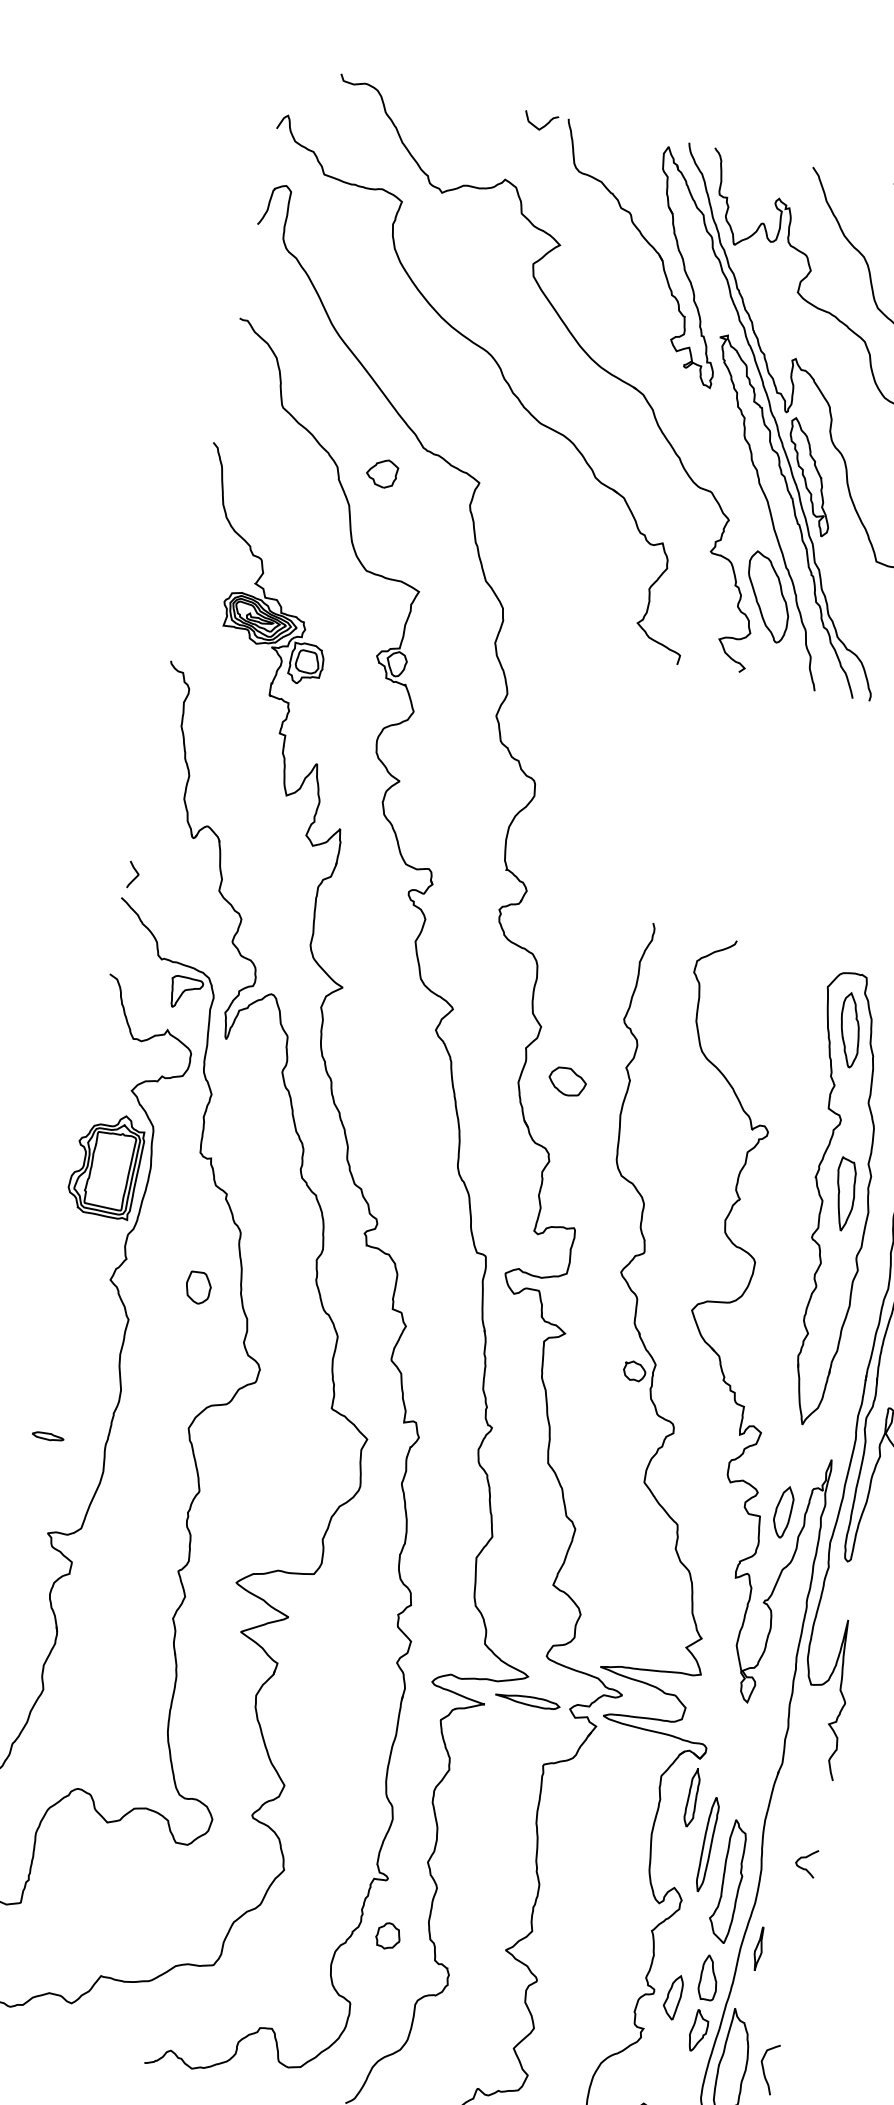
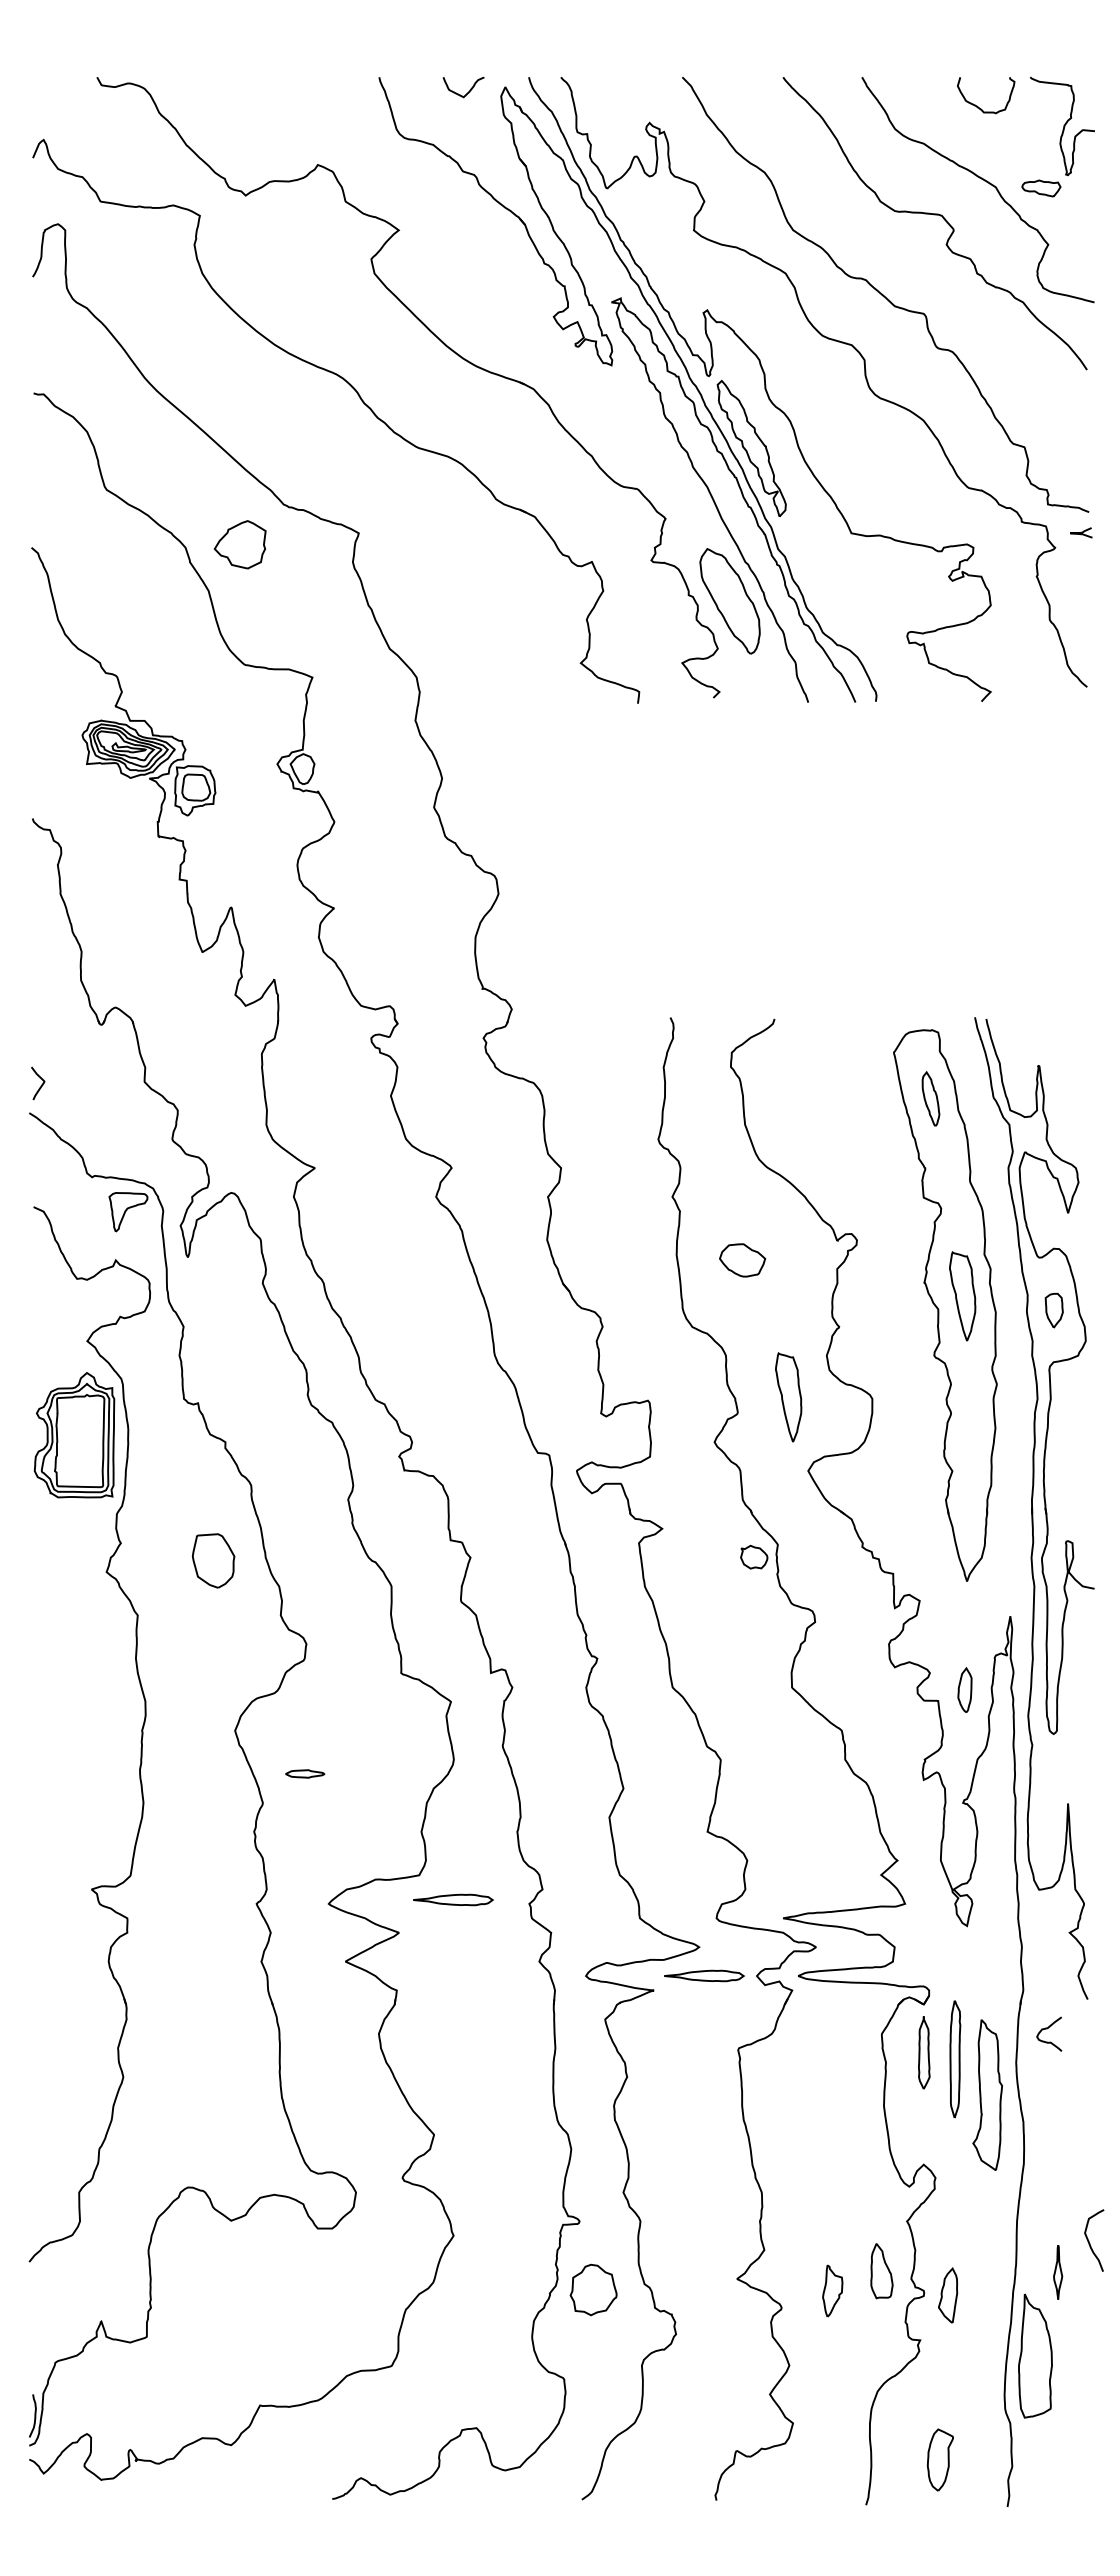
curve: (544, 125) -> (468, 91), moved
part: (382, 473) -> (240, 544), size x1.4
part: (849, 1029) -> (930, 1098), size x0.6
part: (567, 1081) -> (742, 1260), moved
part: (687, 1248) -> (788, 1397), added
part: (198, 1287) -> (213, 1560), size x1.4
part: (48, 1436) -> (305, 1773), moved
part: (783, 1511) -> (964, 1689), size x0.7
part: (337, 1599) -> (453, 1899), added
part: (707, 1844) -> (955, 2059), moved
curve: (805, 1858) -> (1047, 2029), moved
part: (729, 1880) -> (987, 2094), moved
part: (388, 1935) -> (593, 2289), size x1.6
part: (759, 1948) -> (1058, 2272), moved
part: (709, 1978) -> (881, 2271), moved
part: (698, 2030) -> (832, 2290), moved
curve: (764, 2067) -> (1089, 2240), moved

